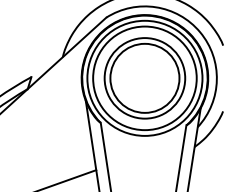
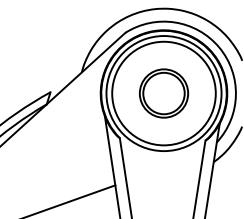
part: (144, 78) -> (163, 93), size x0.6

